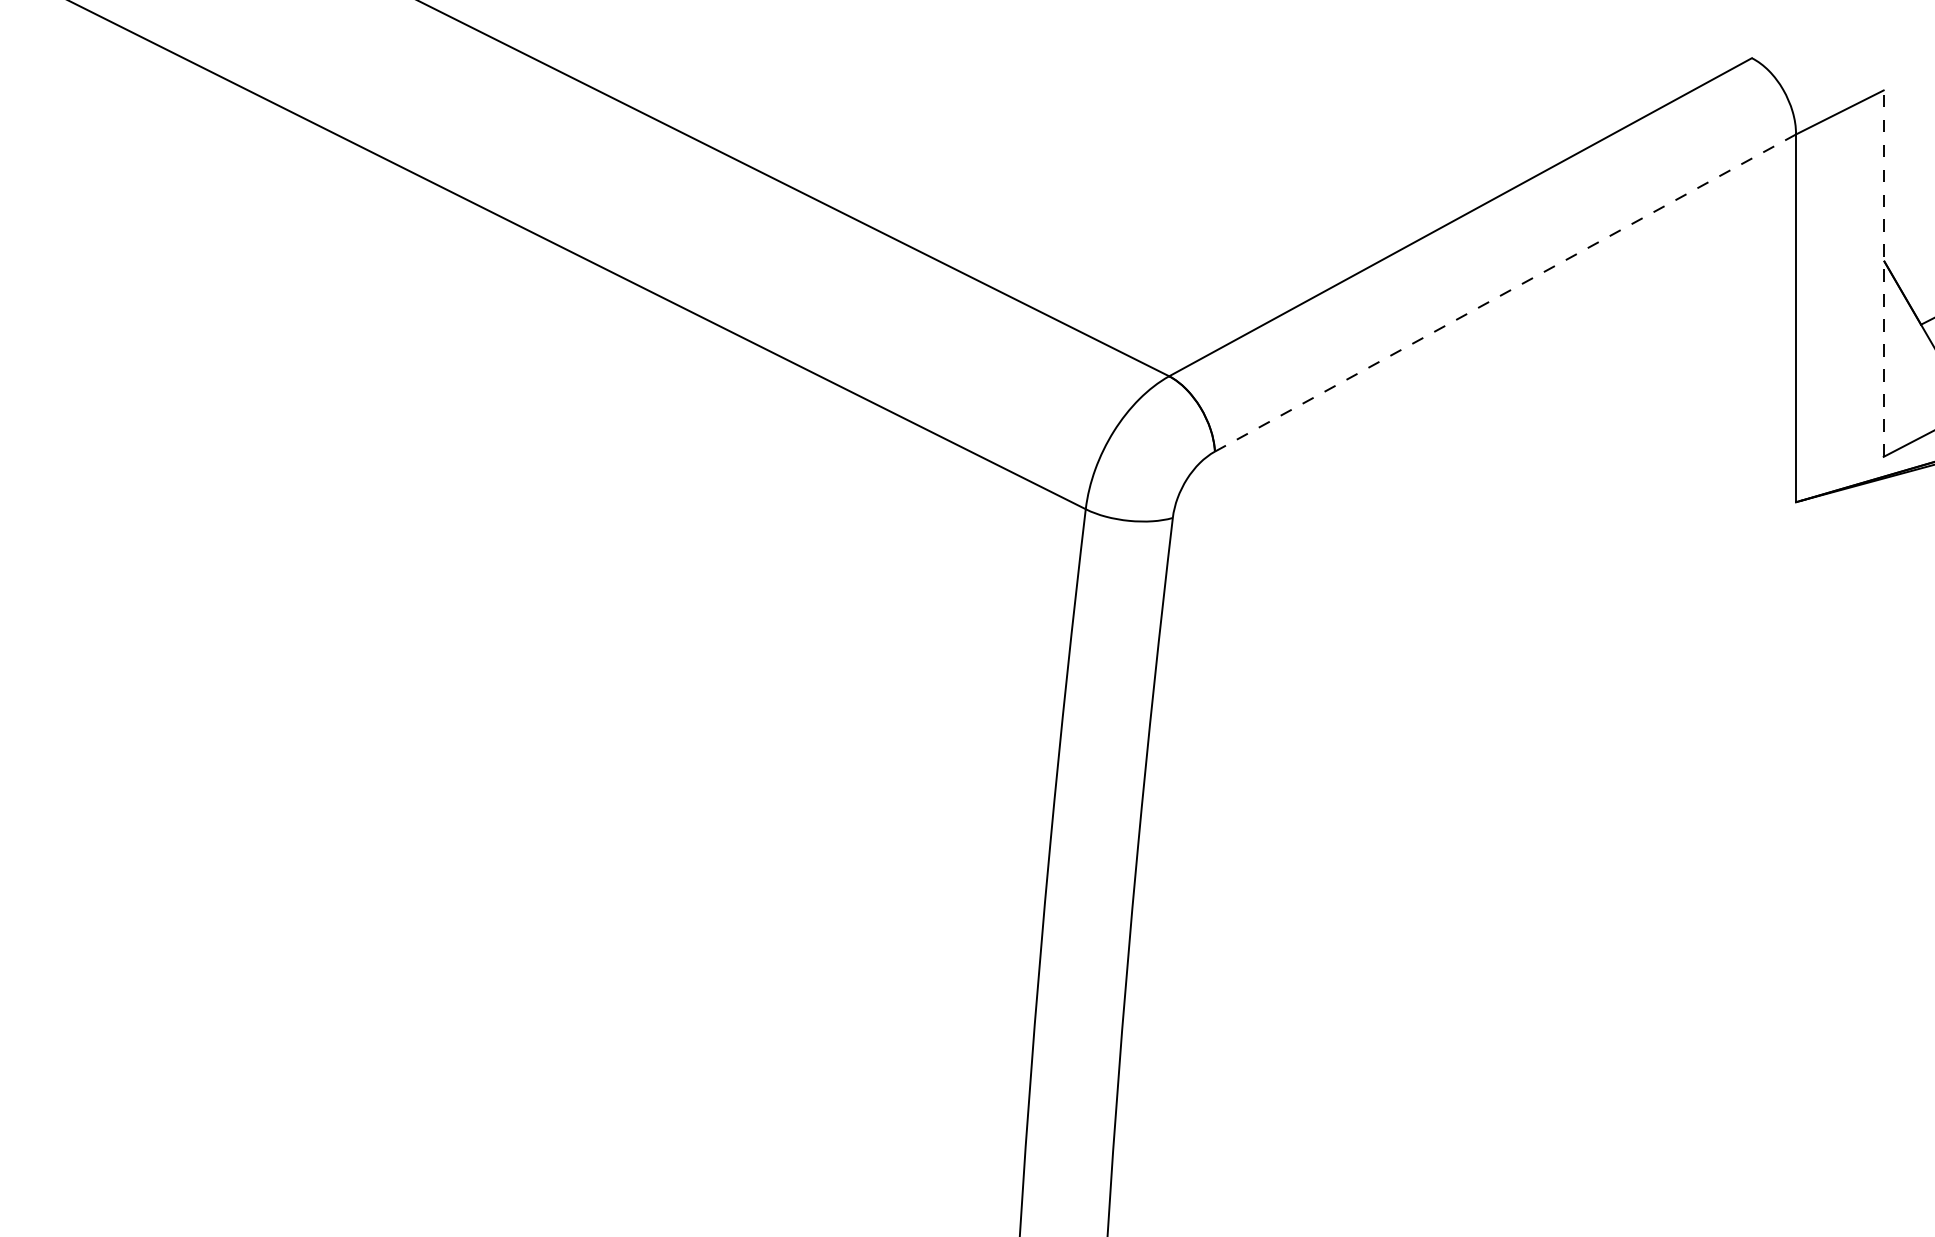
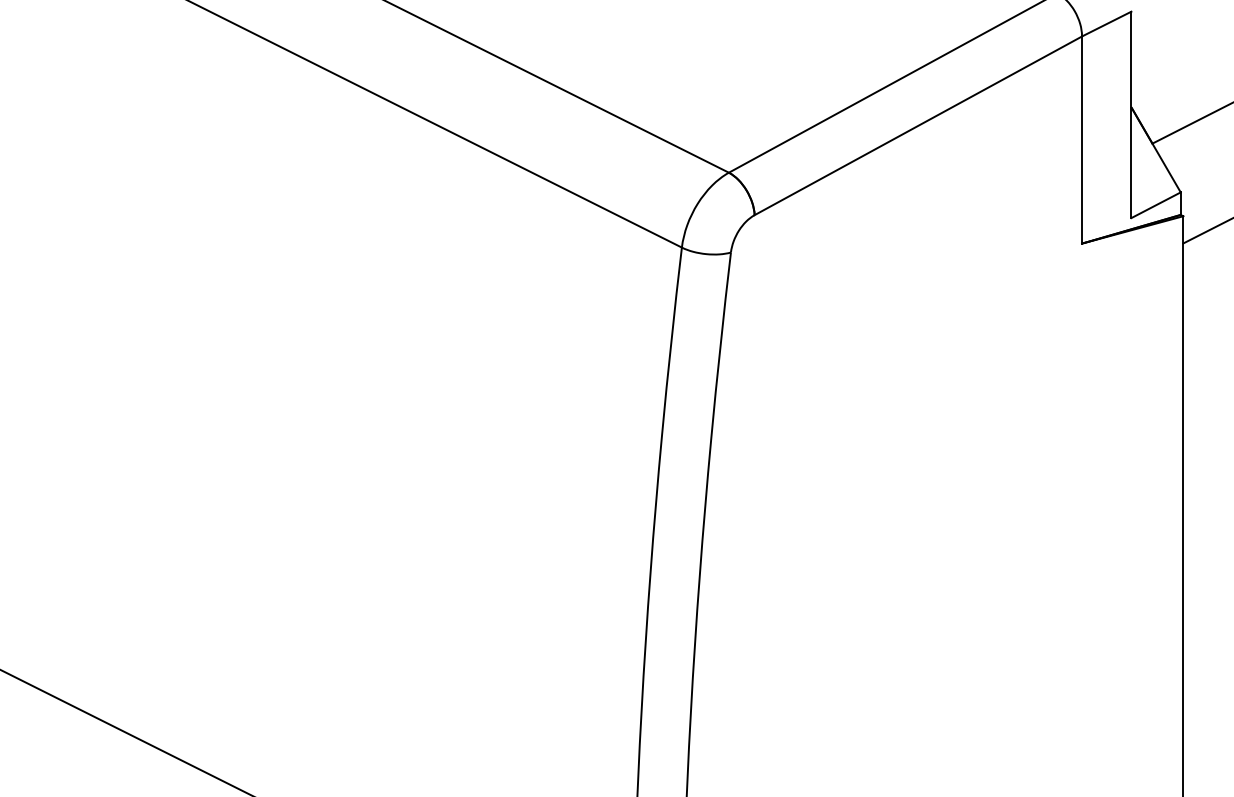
line: (1883, 272) -> (1131, 114), dashed -> solid
line: (1503, 294) -> (917, 126), dashed -> solid

